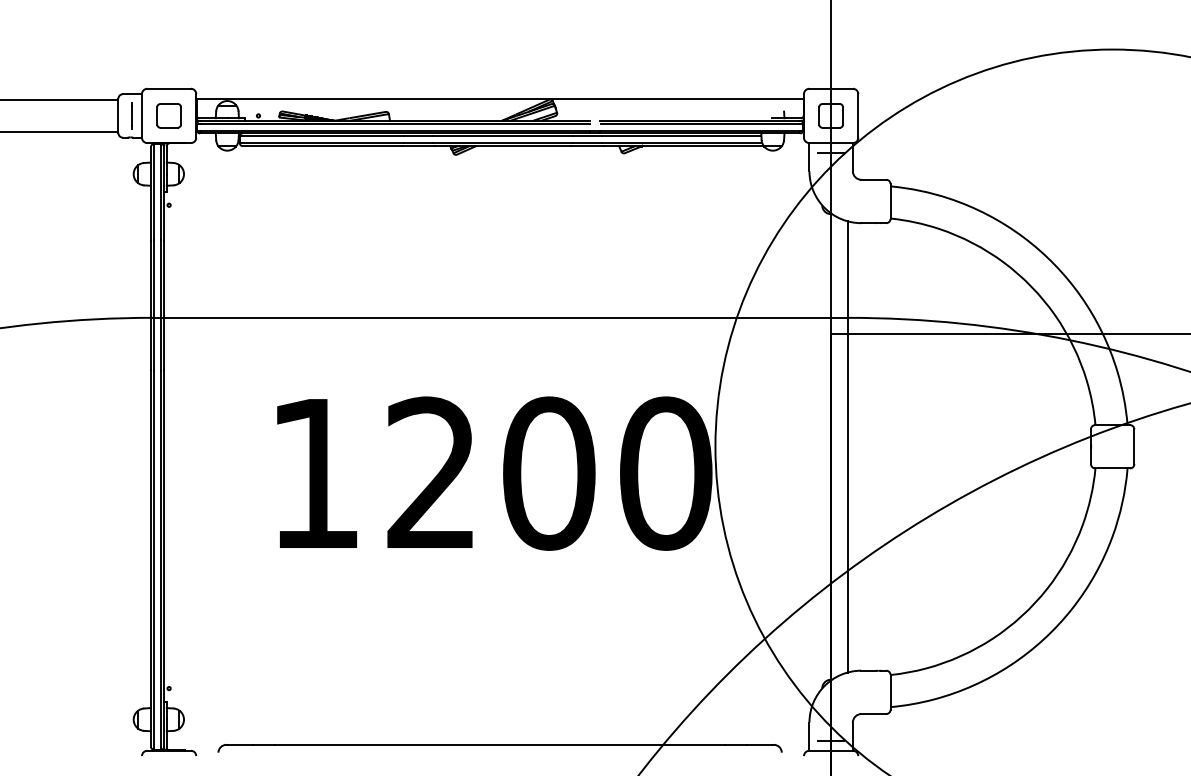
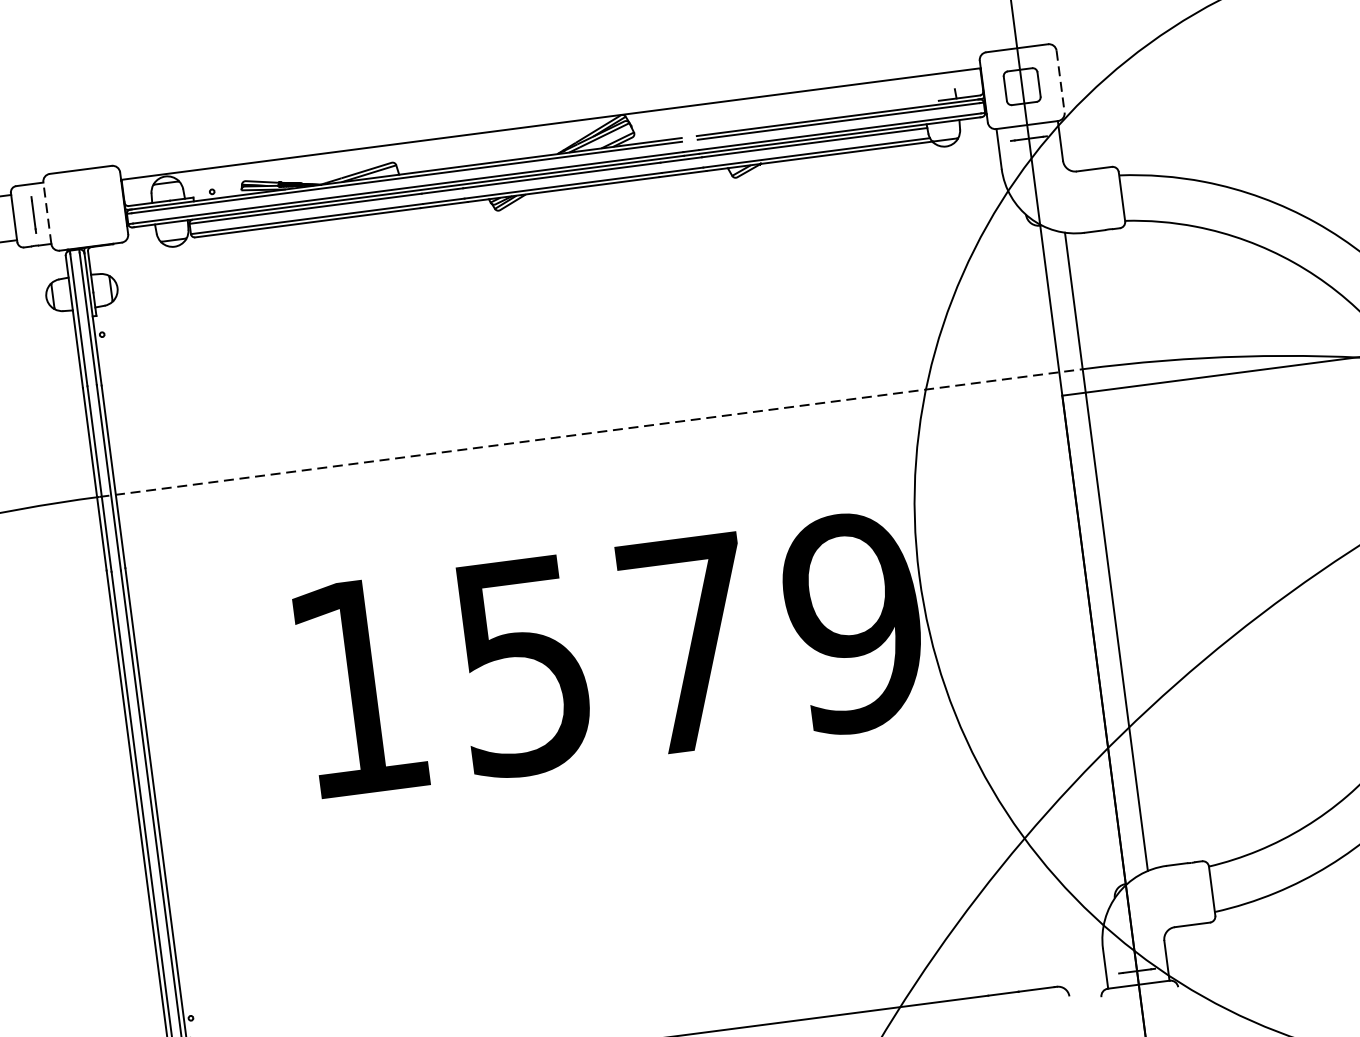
line: (141, 115) -> (46, 212), solid -> dashed
part: (168, 115) -> (84, 207), removed
line: (858, 115) -> (1060, 81), solid -> dashed
line: (500, 317) -> (591, 432), solid -> dashed
text: (549, 473) -> (689, 644), 1200 -> 1579

